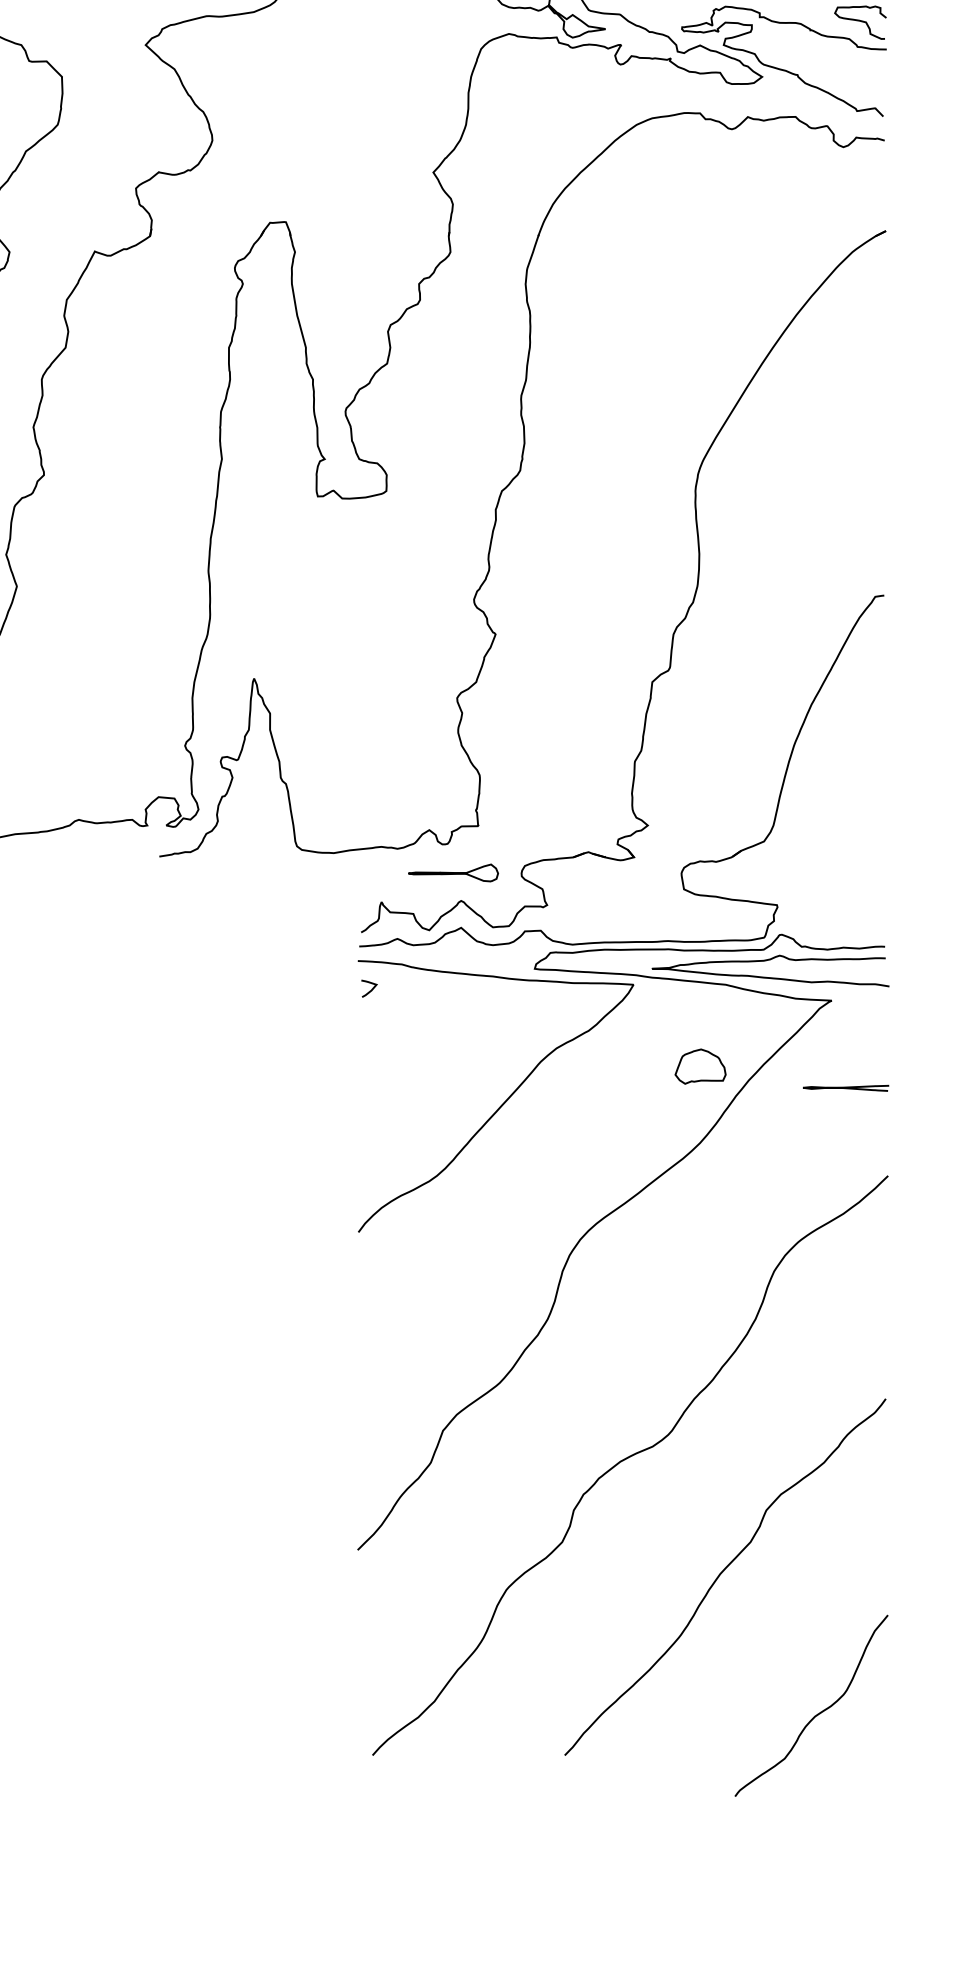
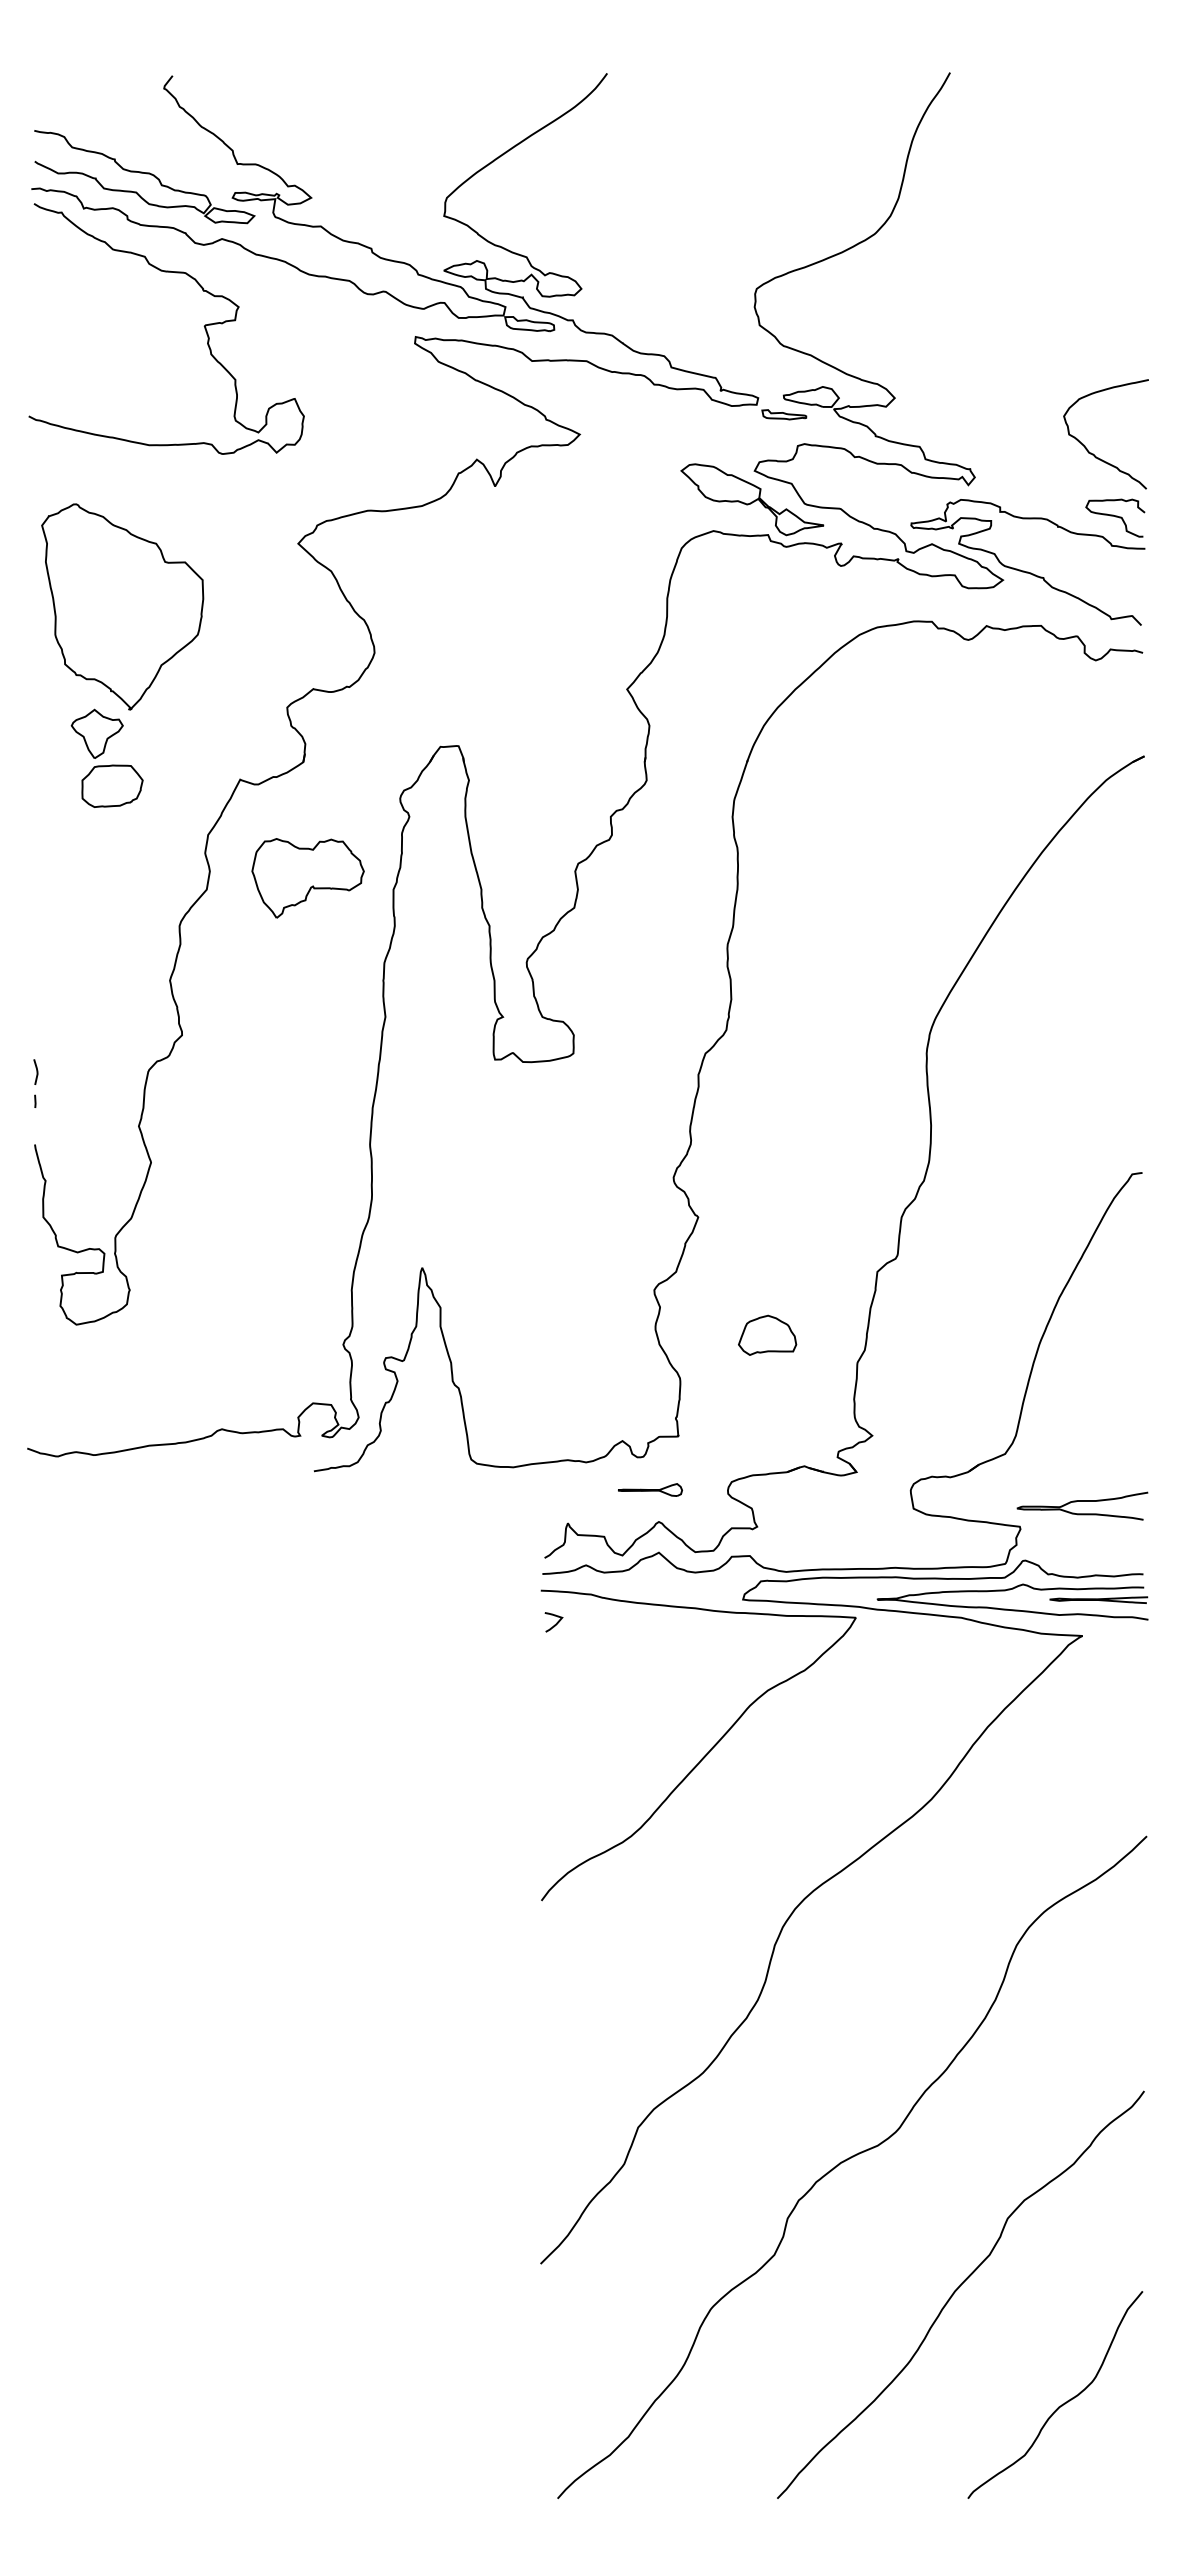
part: (153, 337) -> (307, 878), added
part: (453, 872) -> (650, 1489), size x0.62
curve: (831, 883) -> (1082, 1501), added
part: (700, 1065) -> (767, 1334), moved
curve: (845, 1087) -> (1098, 1599), moved
curve: (816, 1714) -> (1061, 2404), moved

